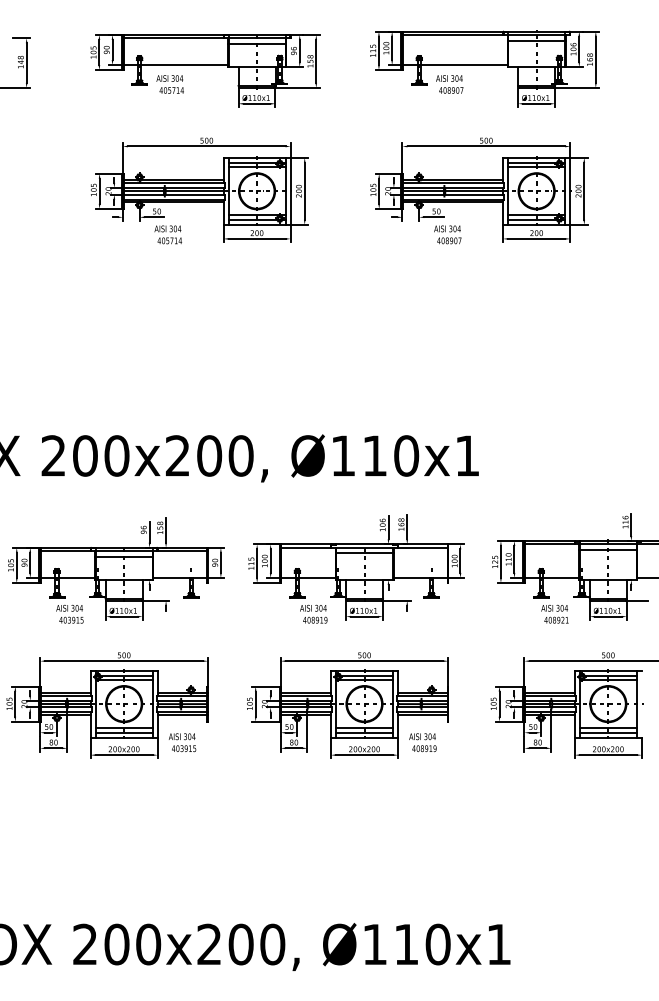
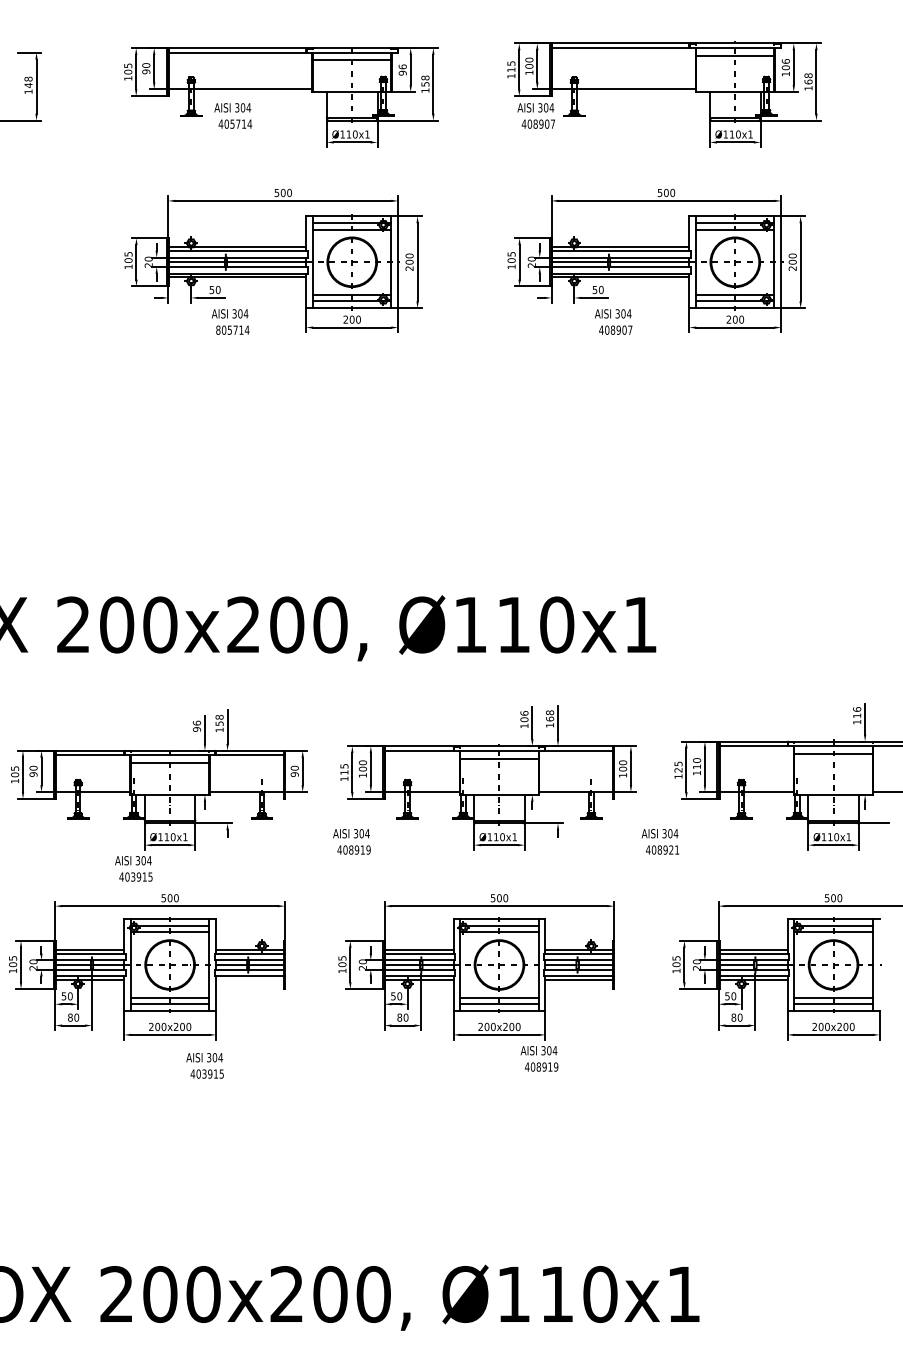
text: (449, 84) -> (535, 115), moved
text: (159, 240) -> (218, 329), 405714 -> 805714
text: (69, 613) -> (133, 868), moved
text: (313, 613) -> (351, 841), moved
text: (555, 613) -> (660, 841), moved
line: (182, 714) -> (250, 979), removed
text: (182, 742) -> (204, 1065), moved
text: (422, 742) -> (539, 1058), moved

